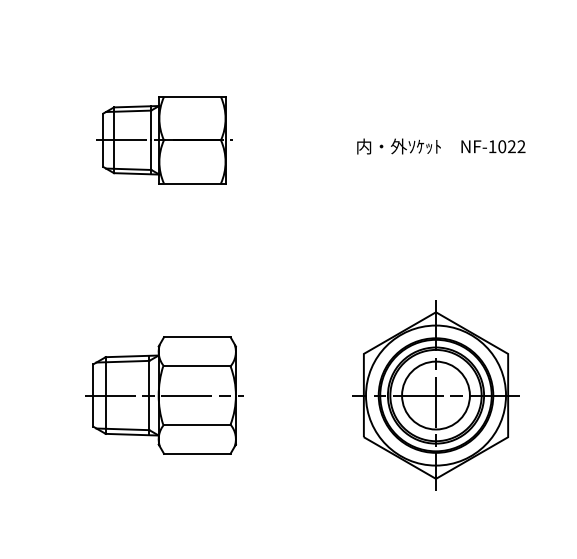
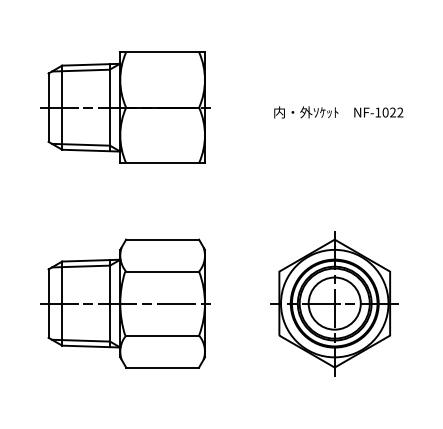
part: (163, 140) -> (125, 107), size x1.67
part: (163, 395) -> (125, 303), size x1.43

